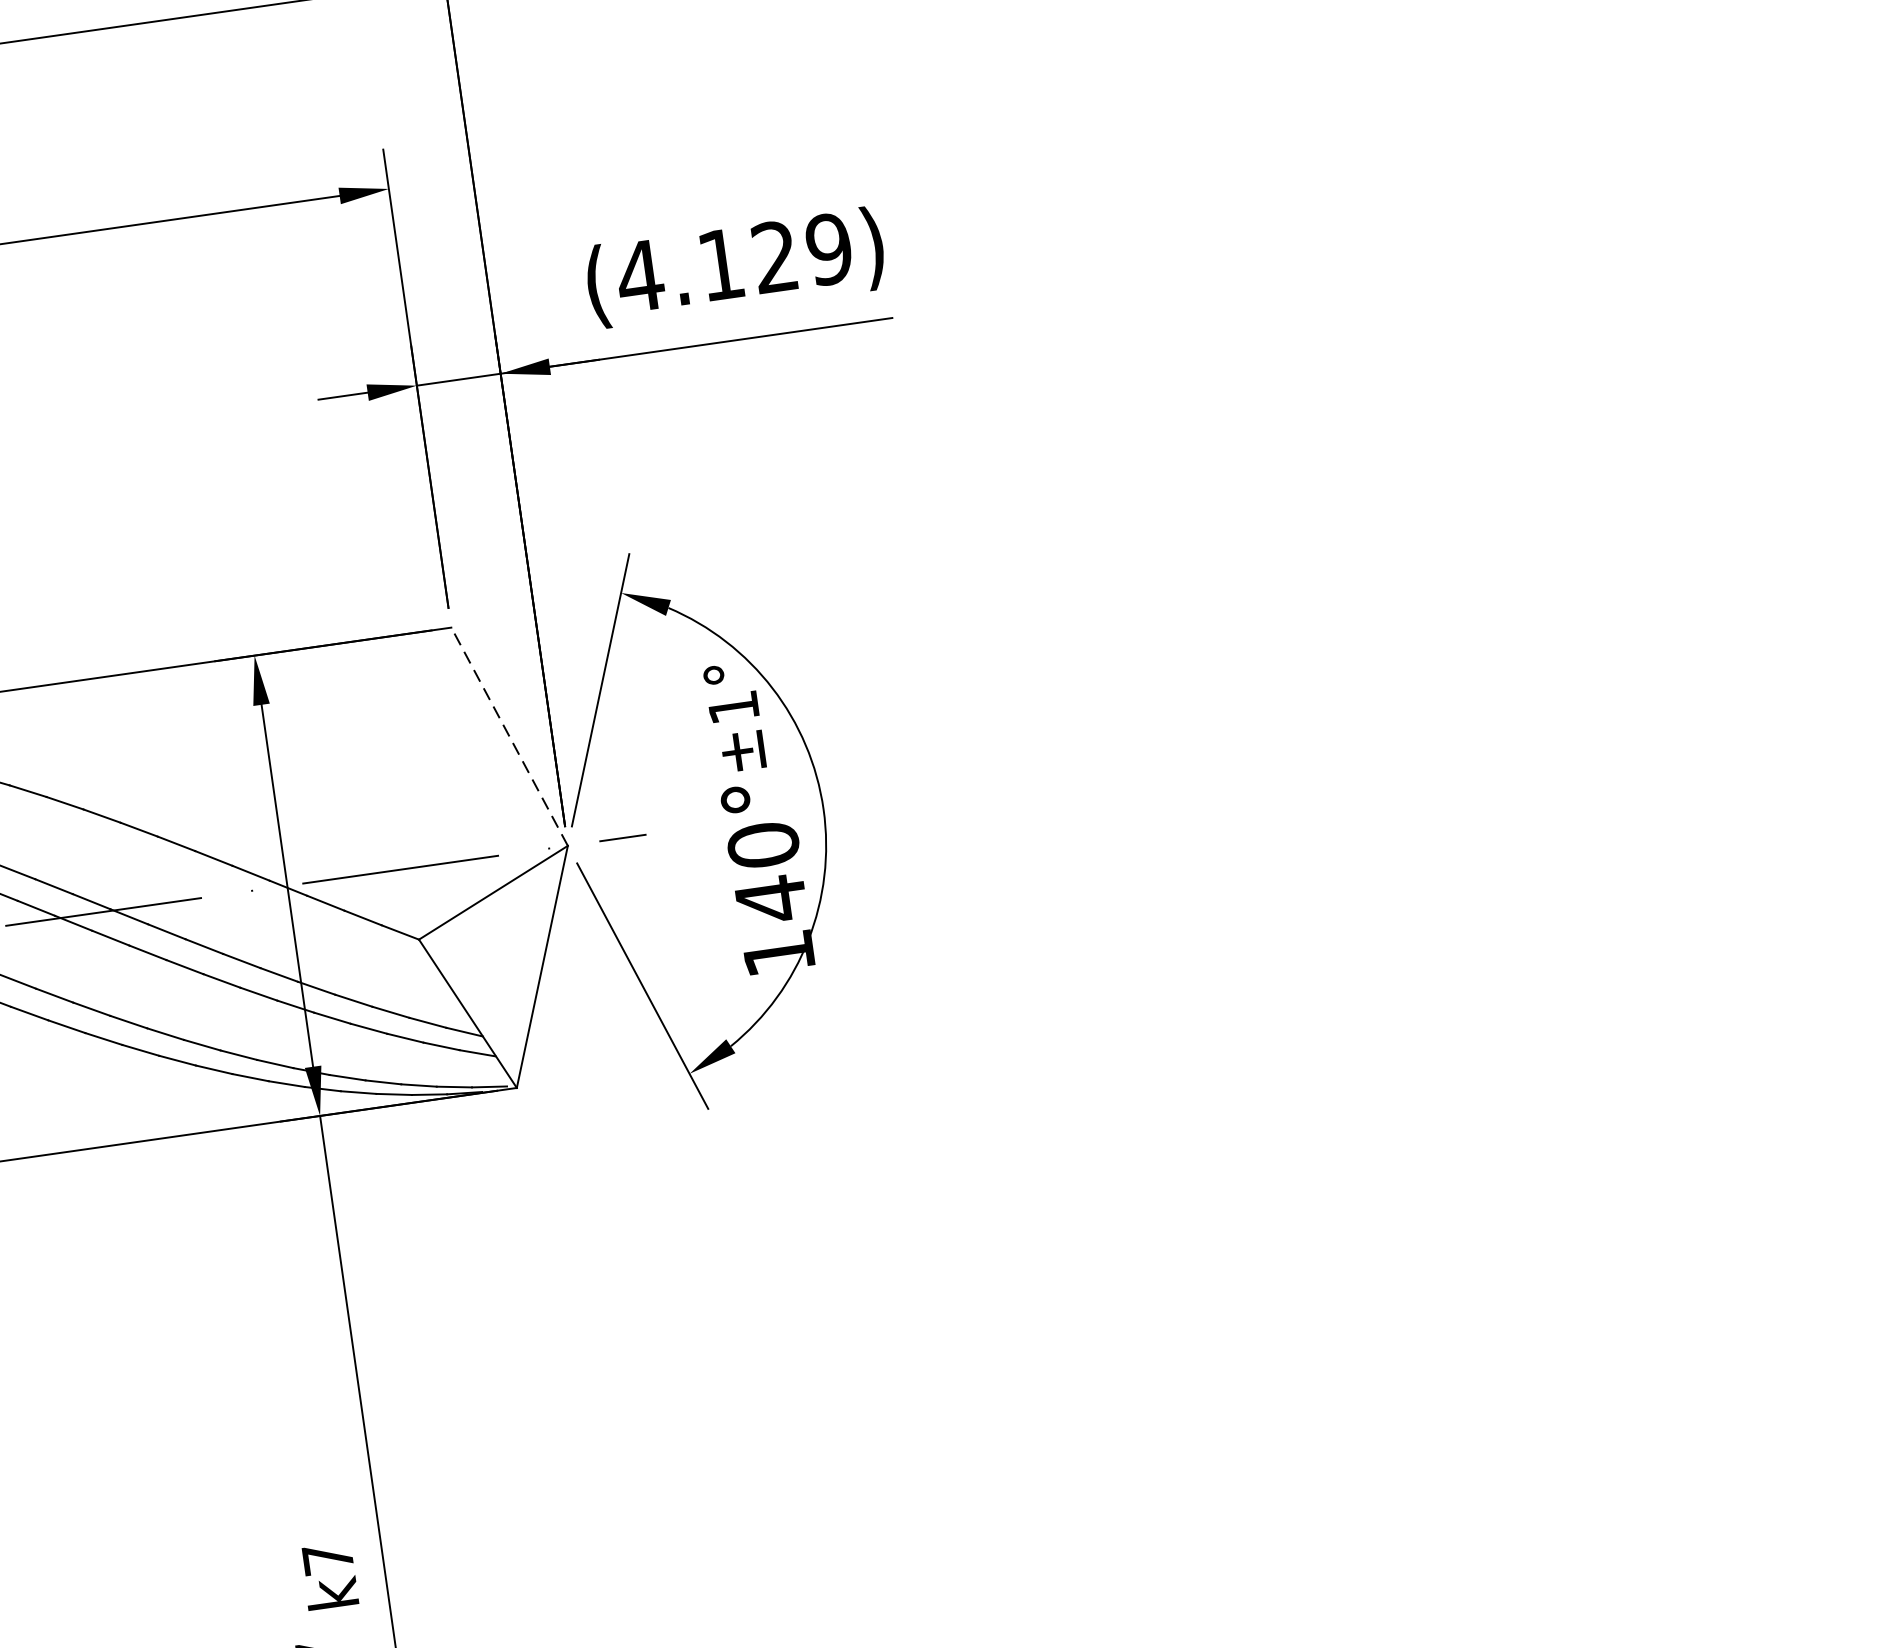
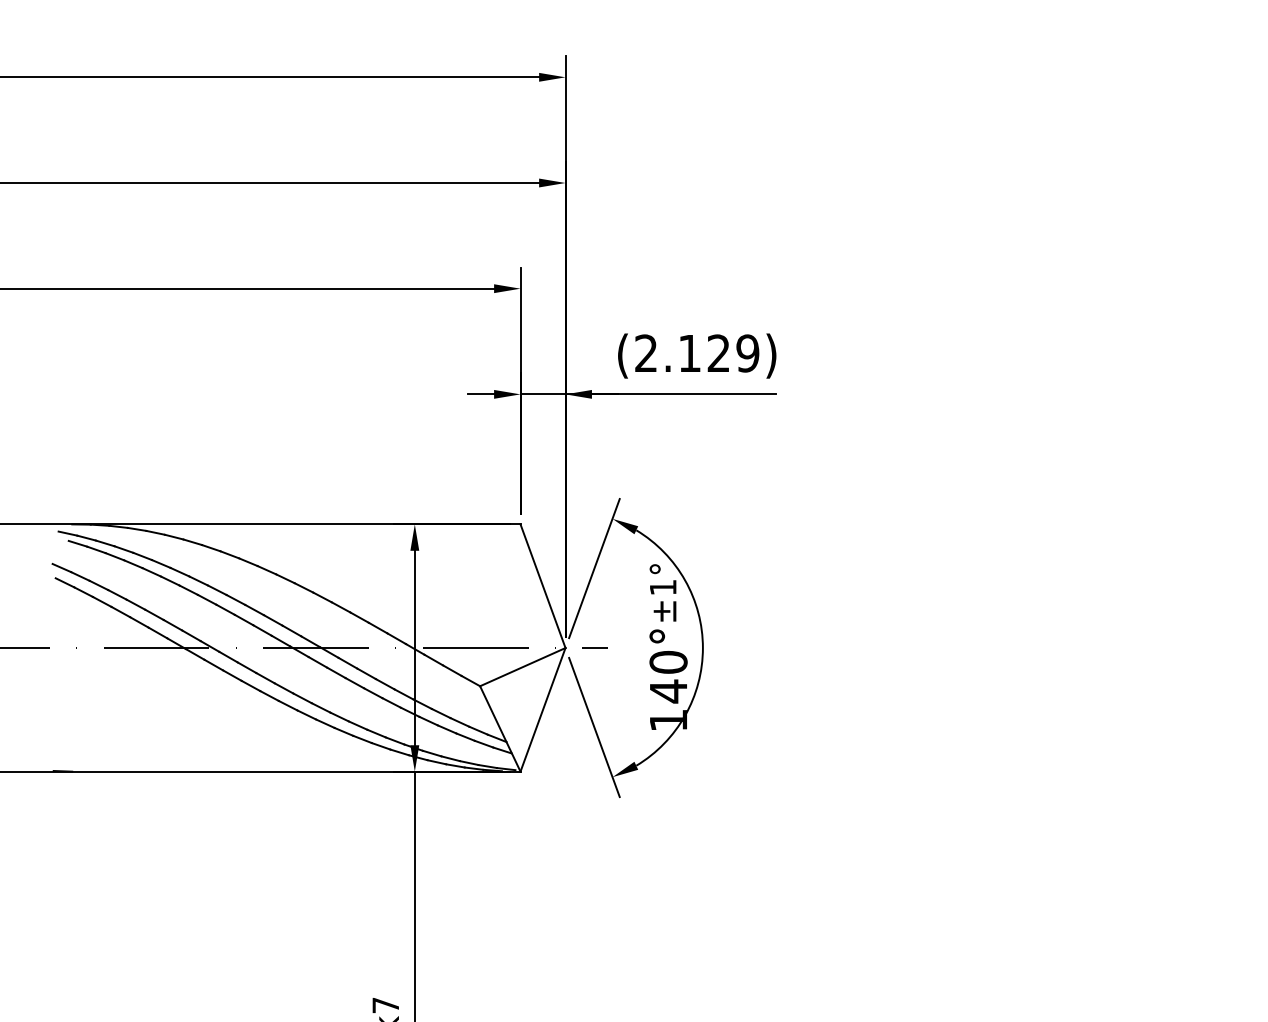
text: (640, 274) -> (646, 352), (4.129) -> (2.129)
line: (510, 737) -> (543, 586), dashed -> solid

